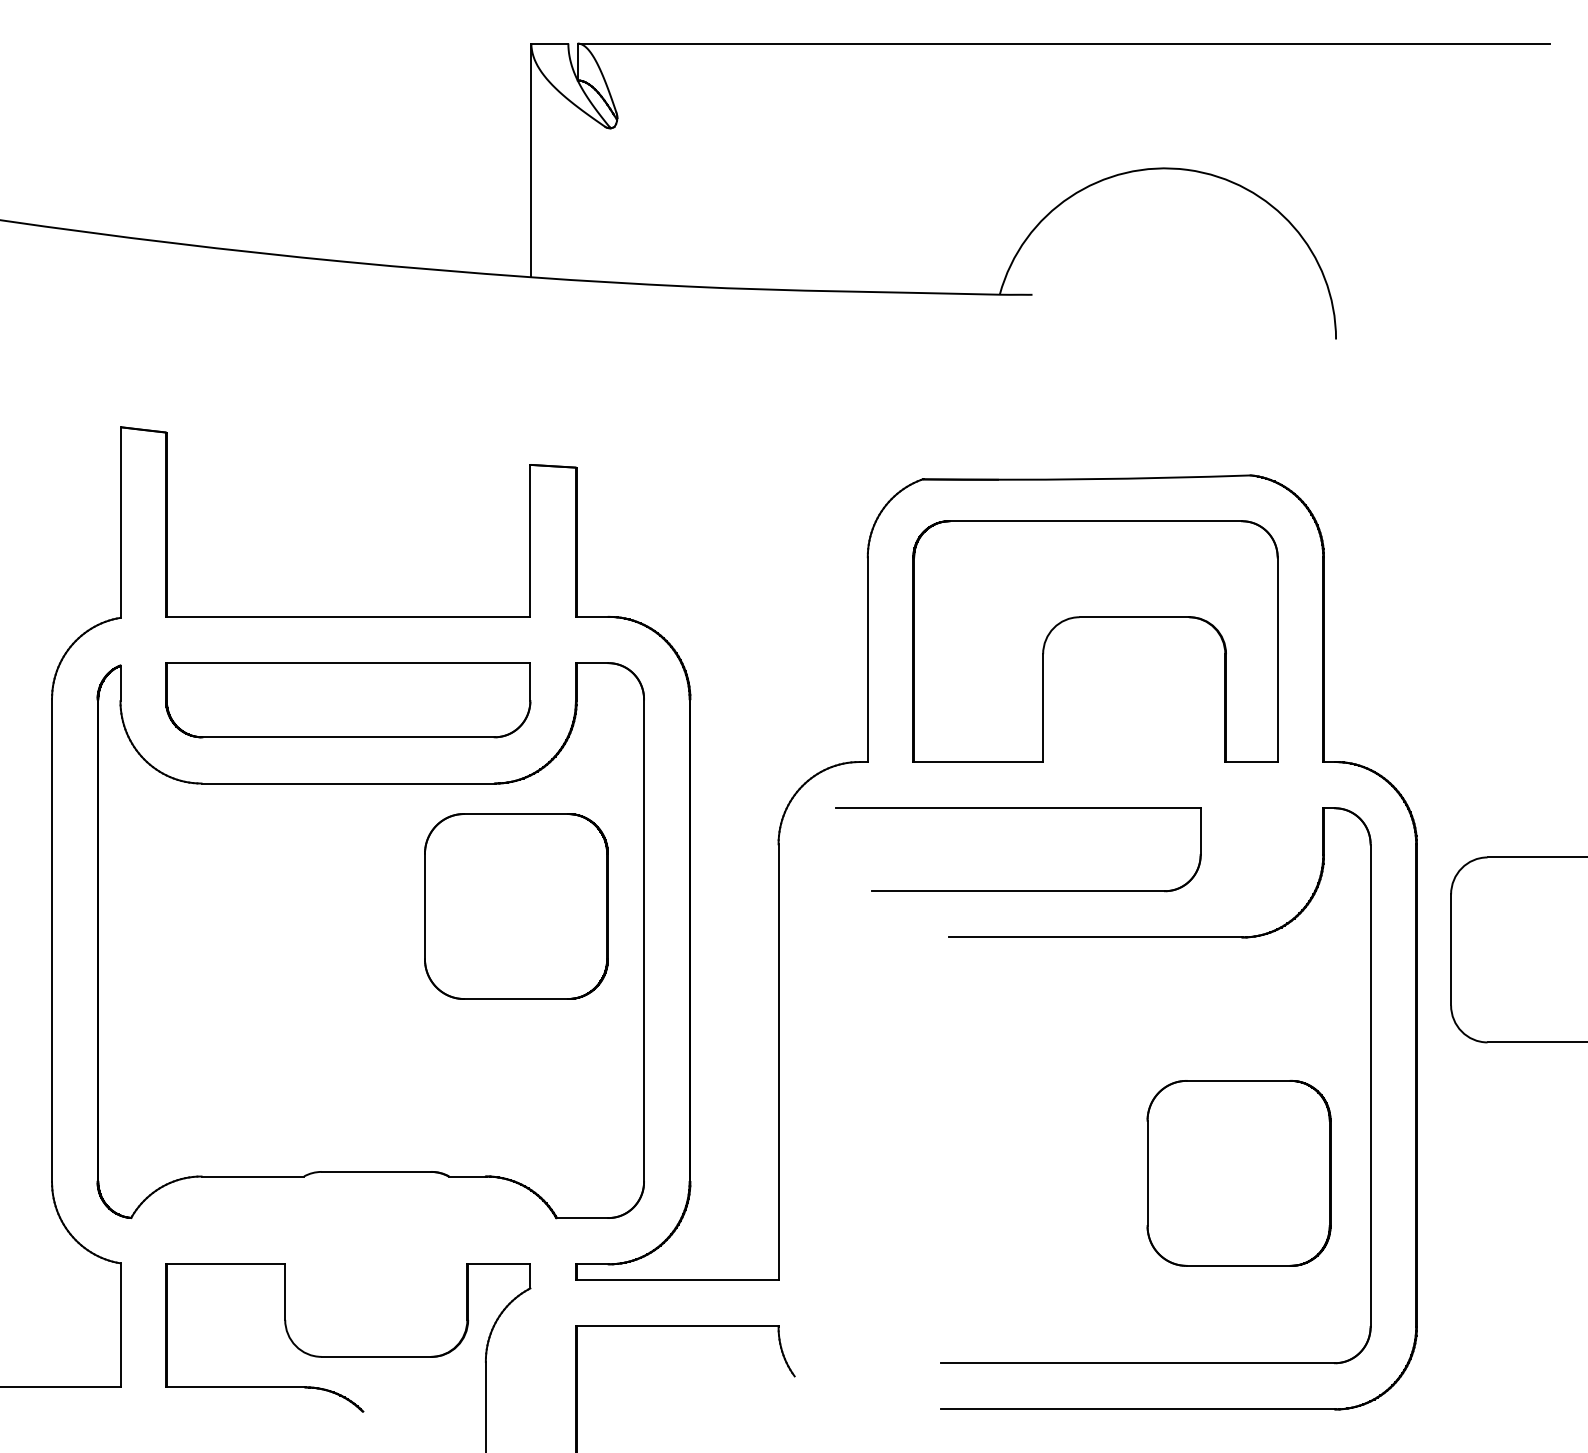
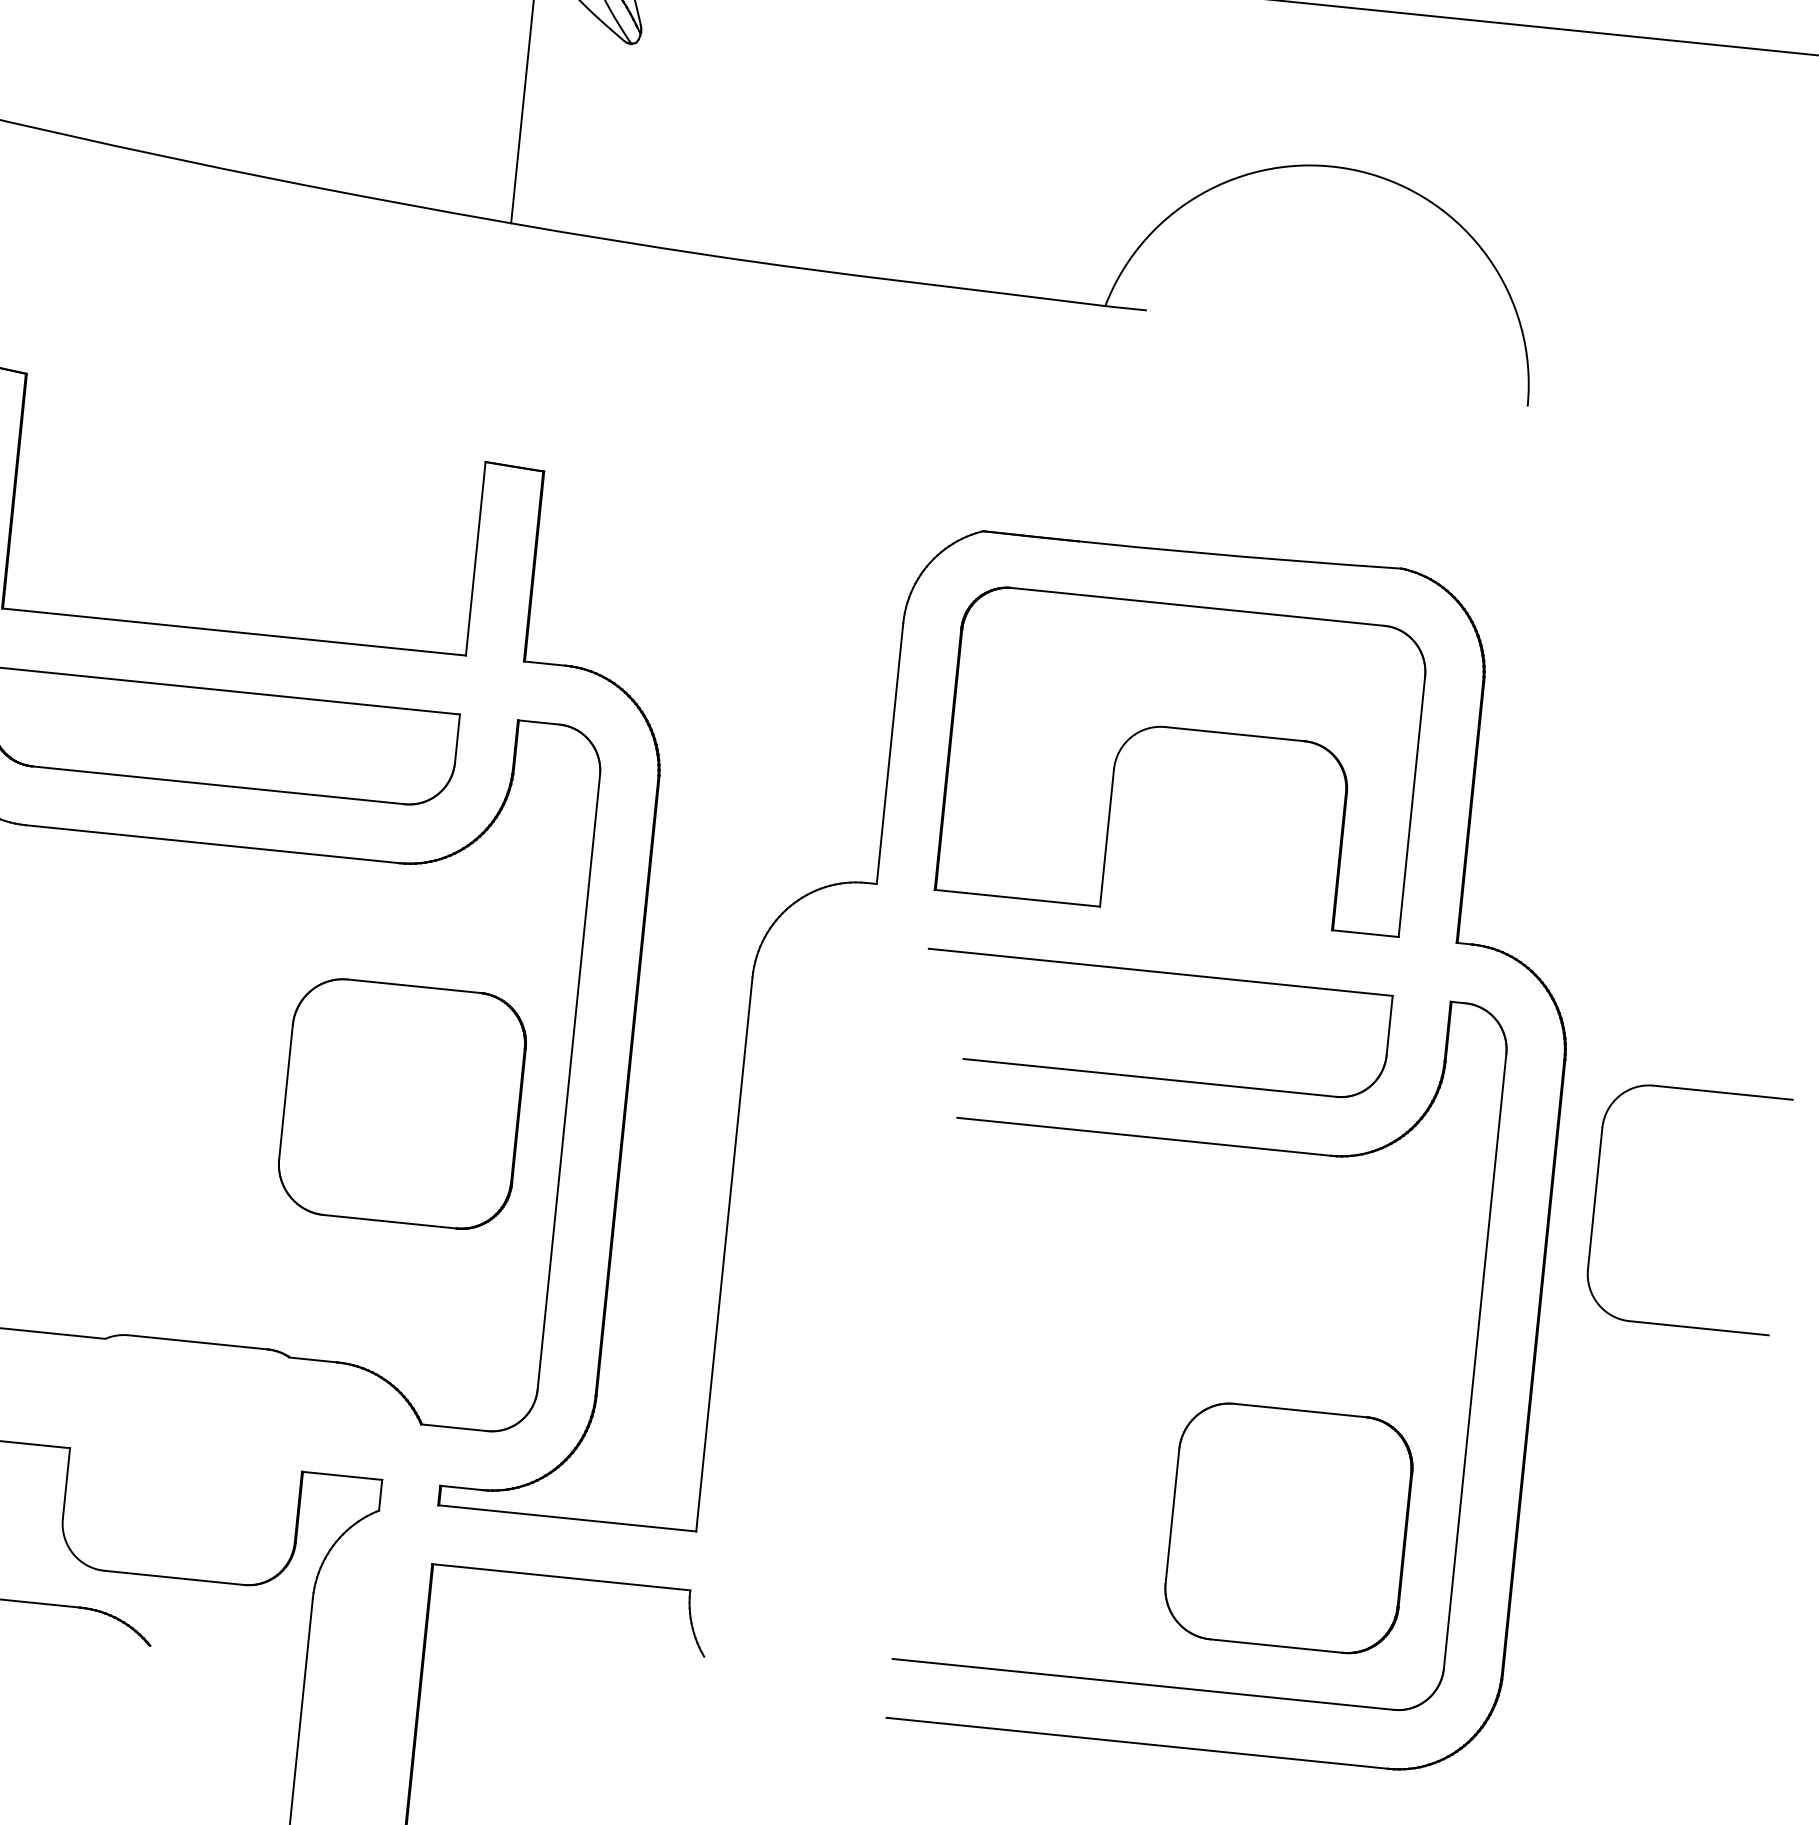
part: (1018, 808) -> (1160, 972), moved
part: (516, 906) -> (402, 1104), moved
part: (1238, 1173) -> (1288, 1528), moved

